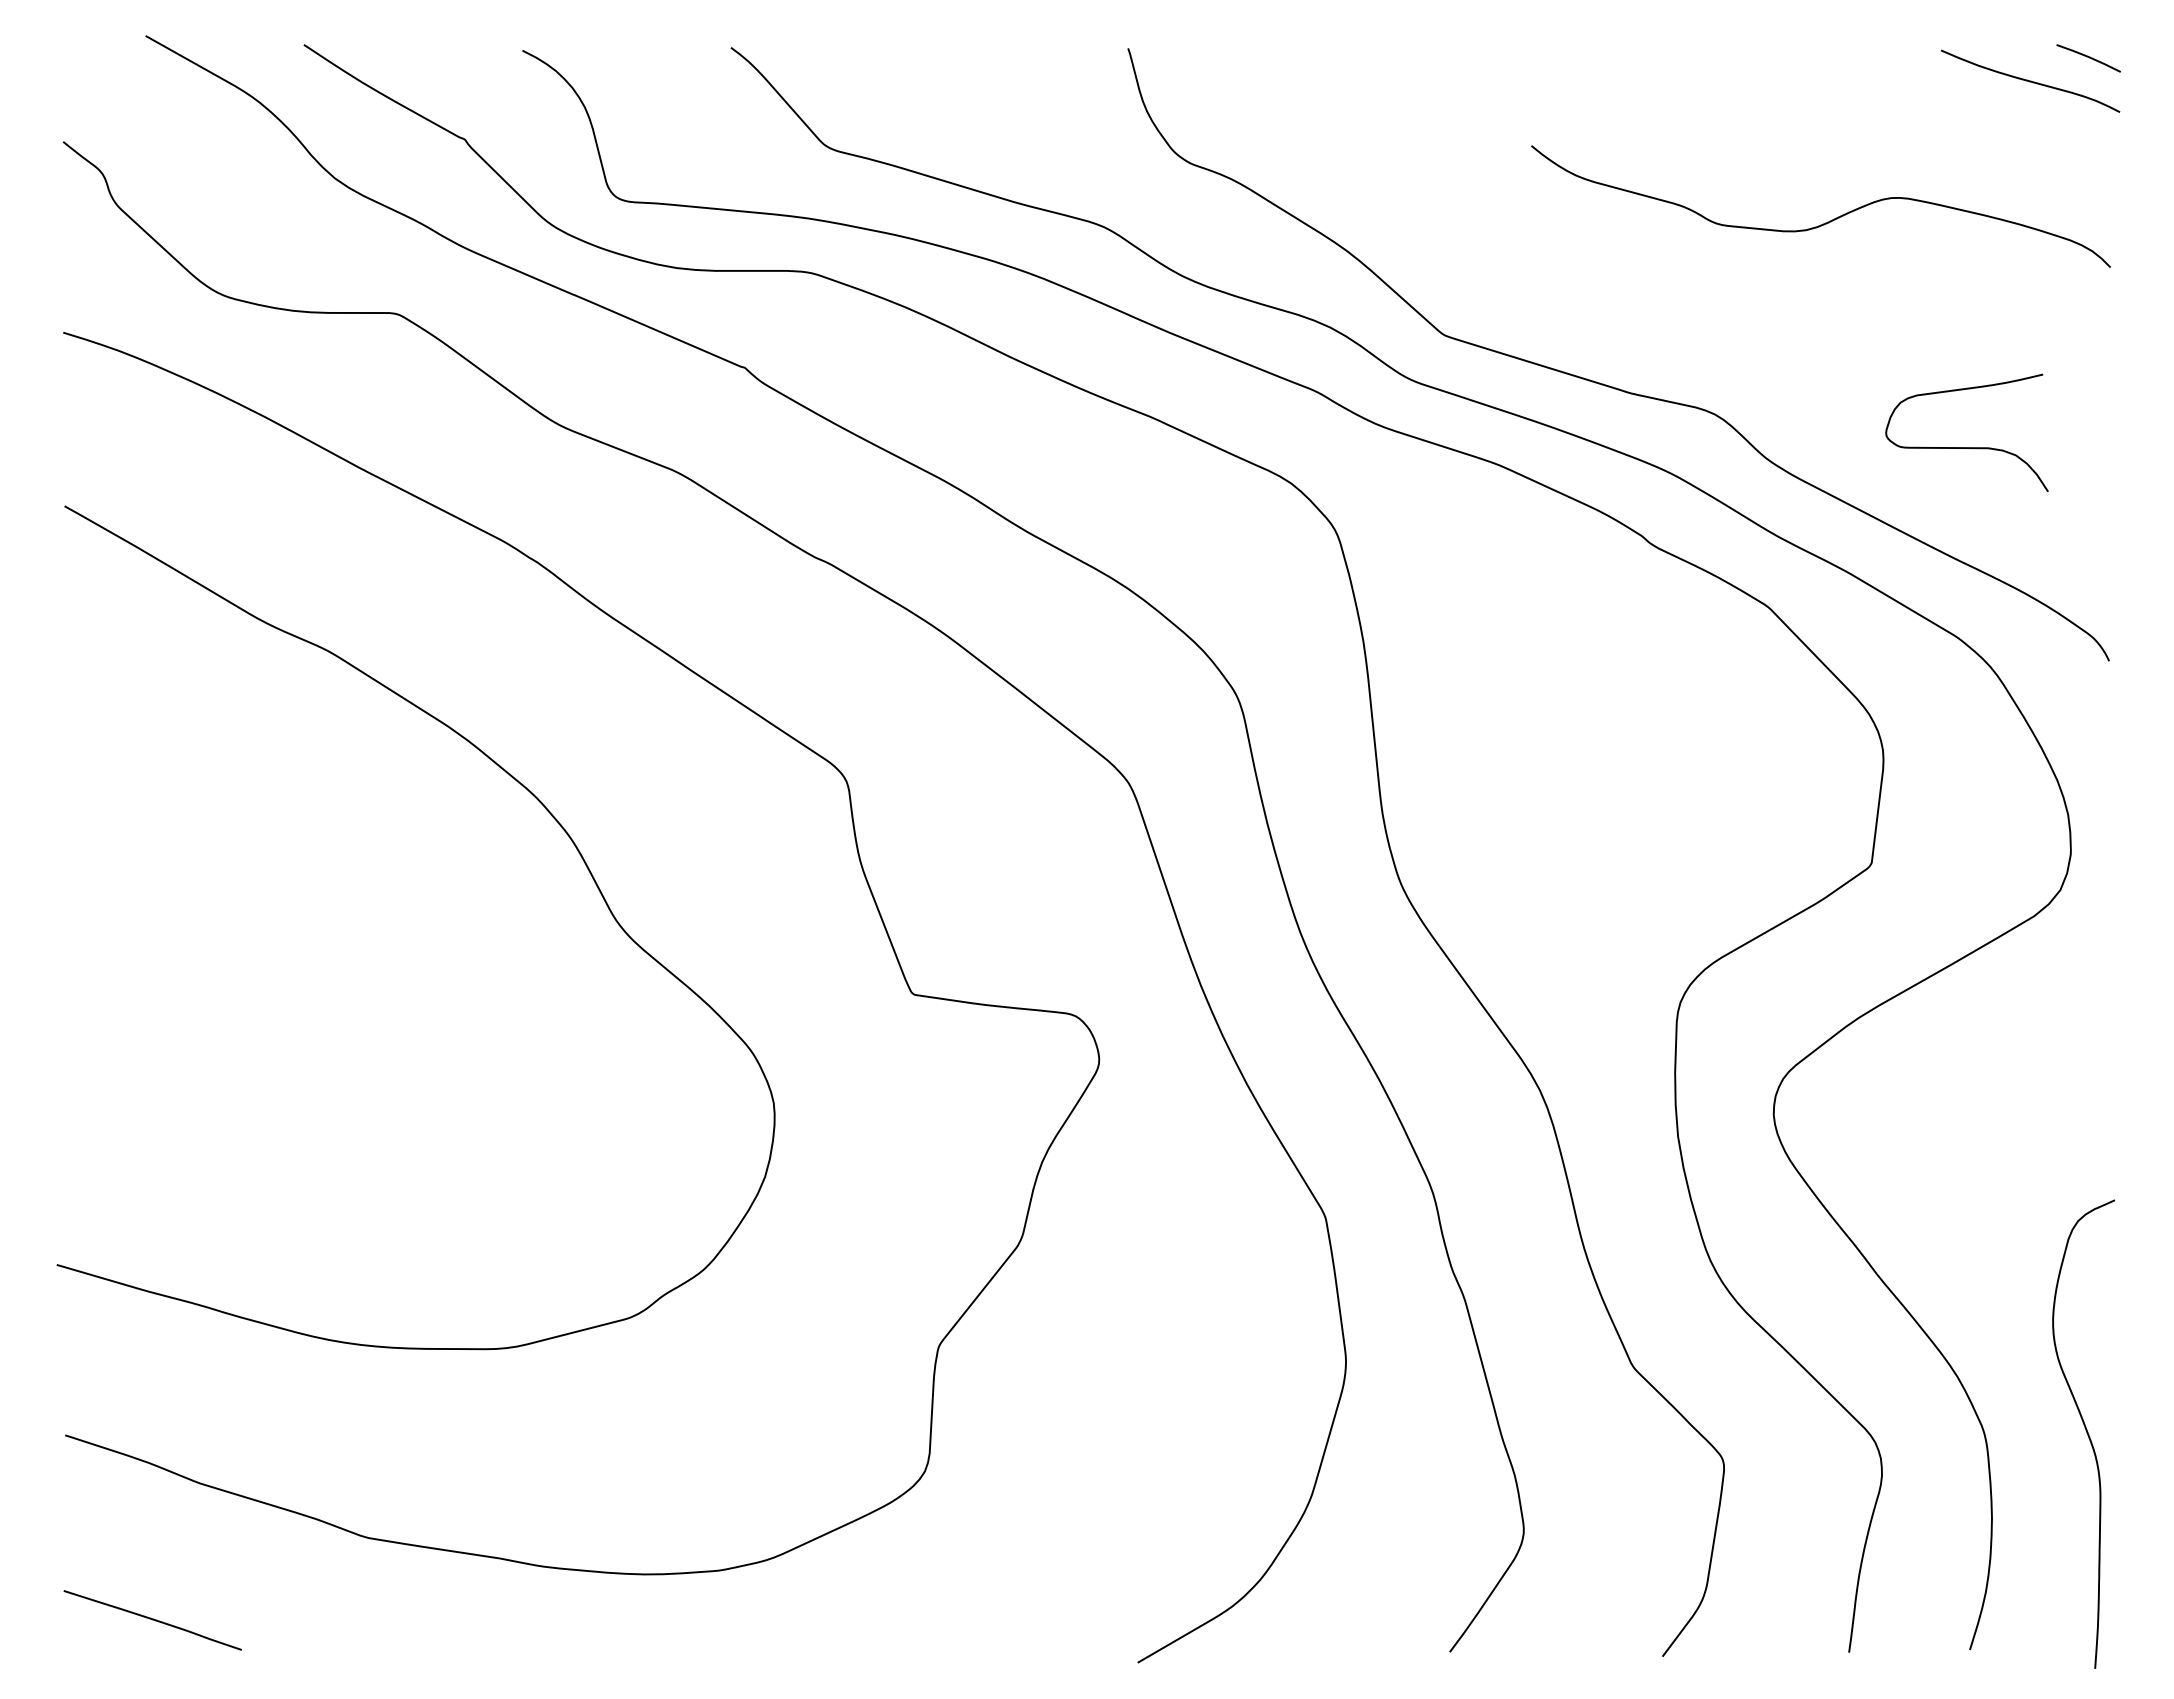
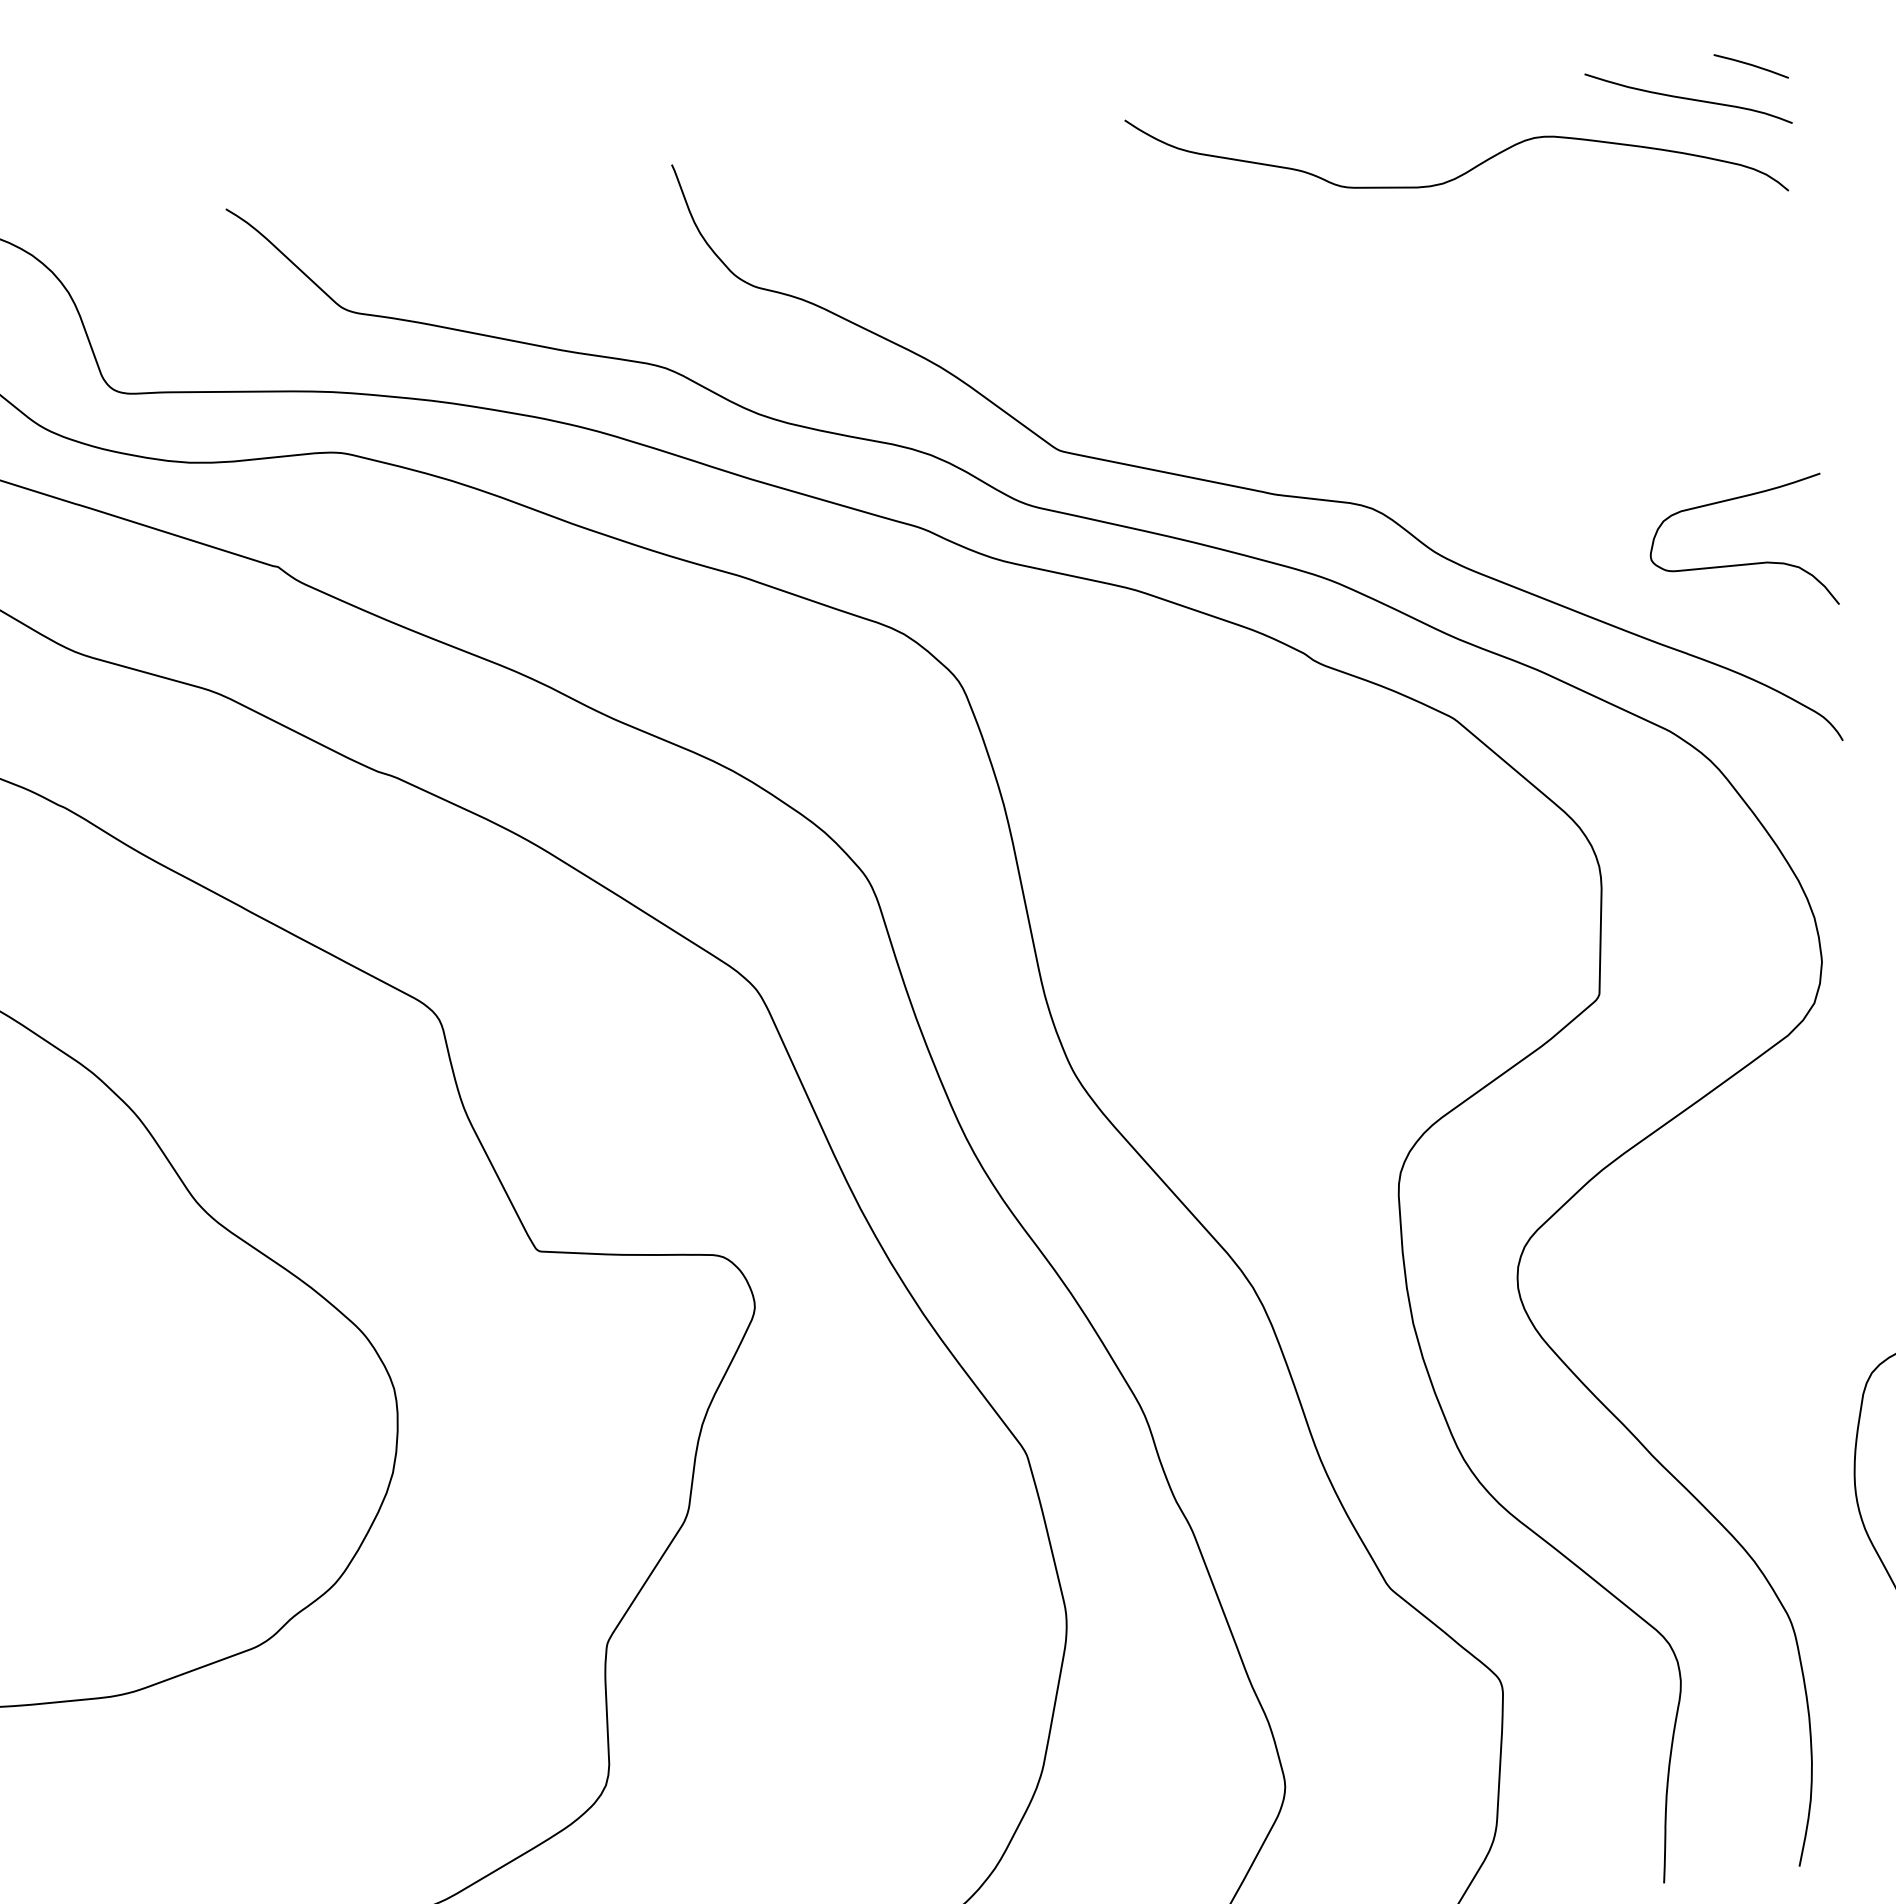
curve: (1827, 221) -> (1465, 171), moved
curve: (1966, 447) -> (1742, 564), moved

